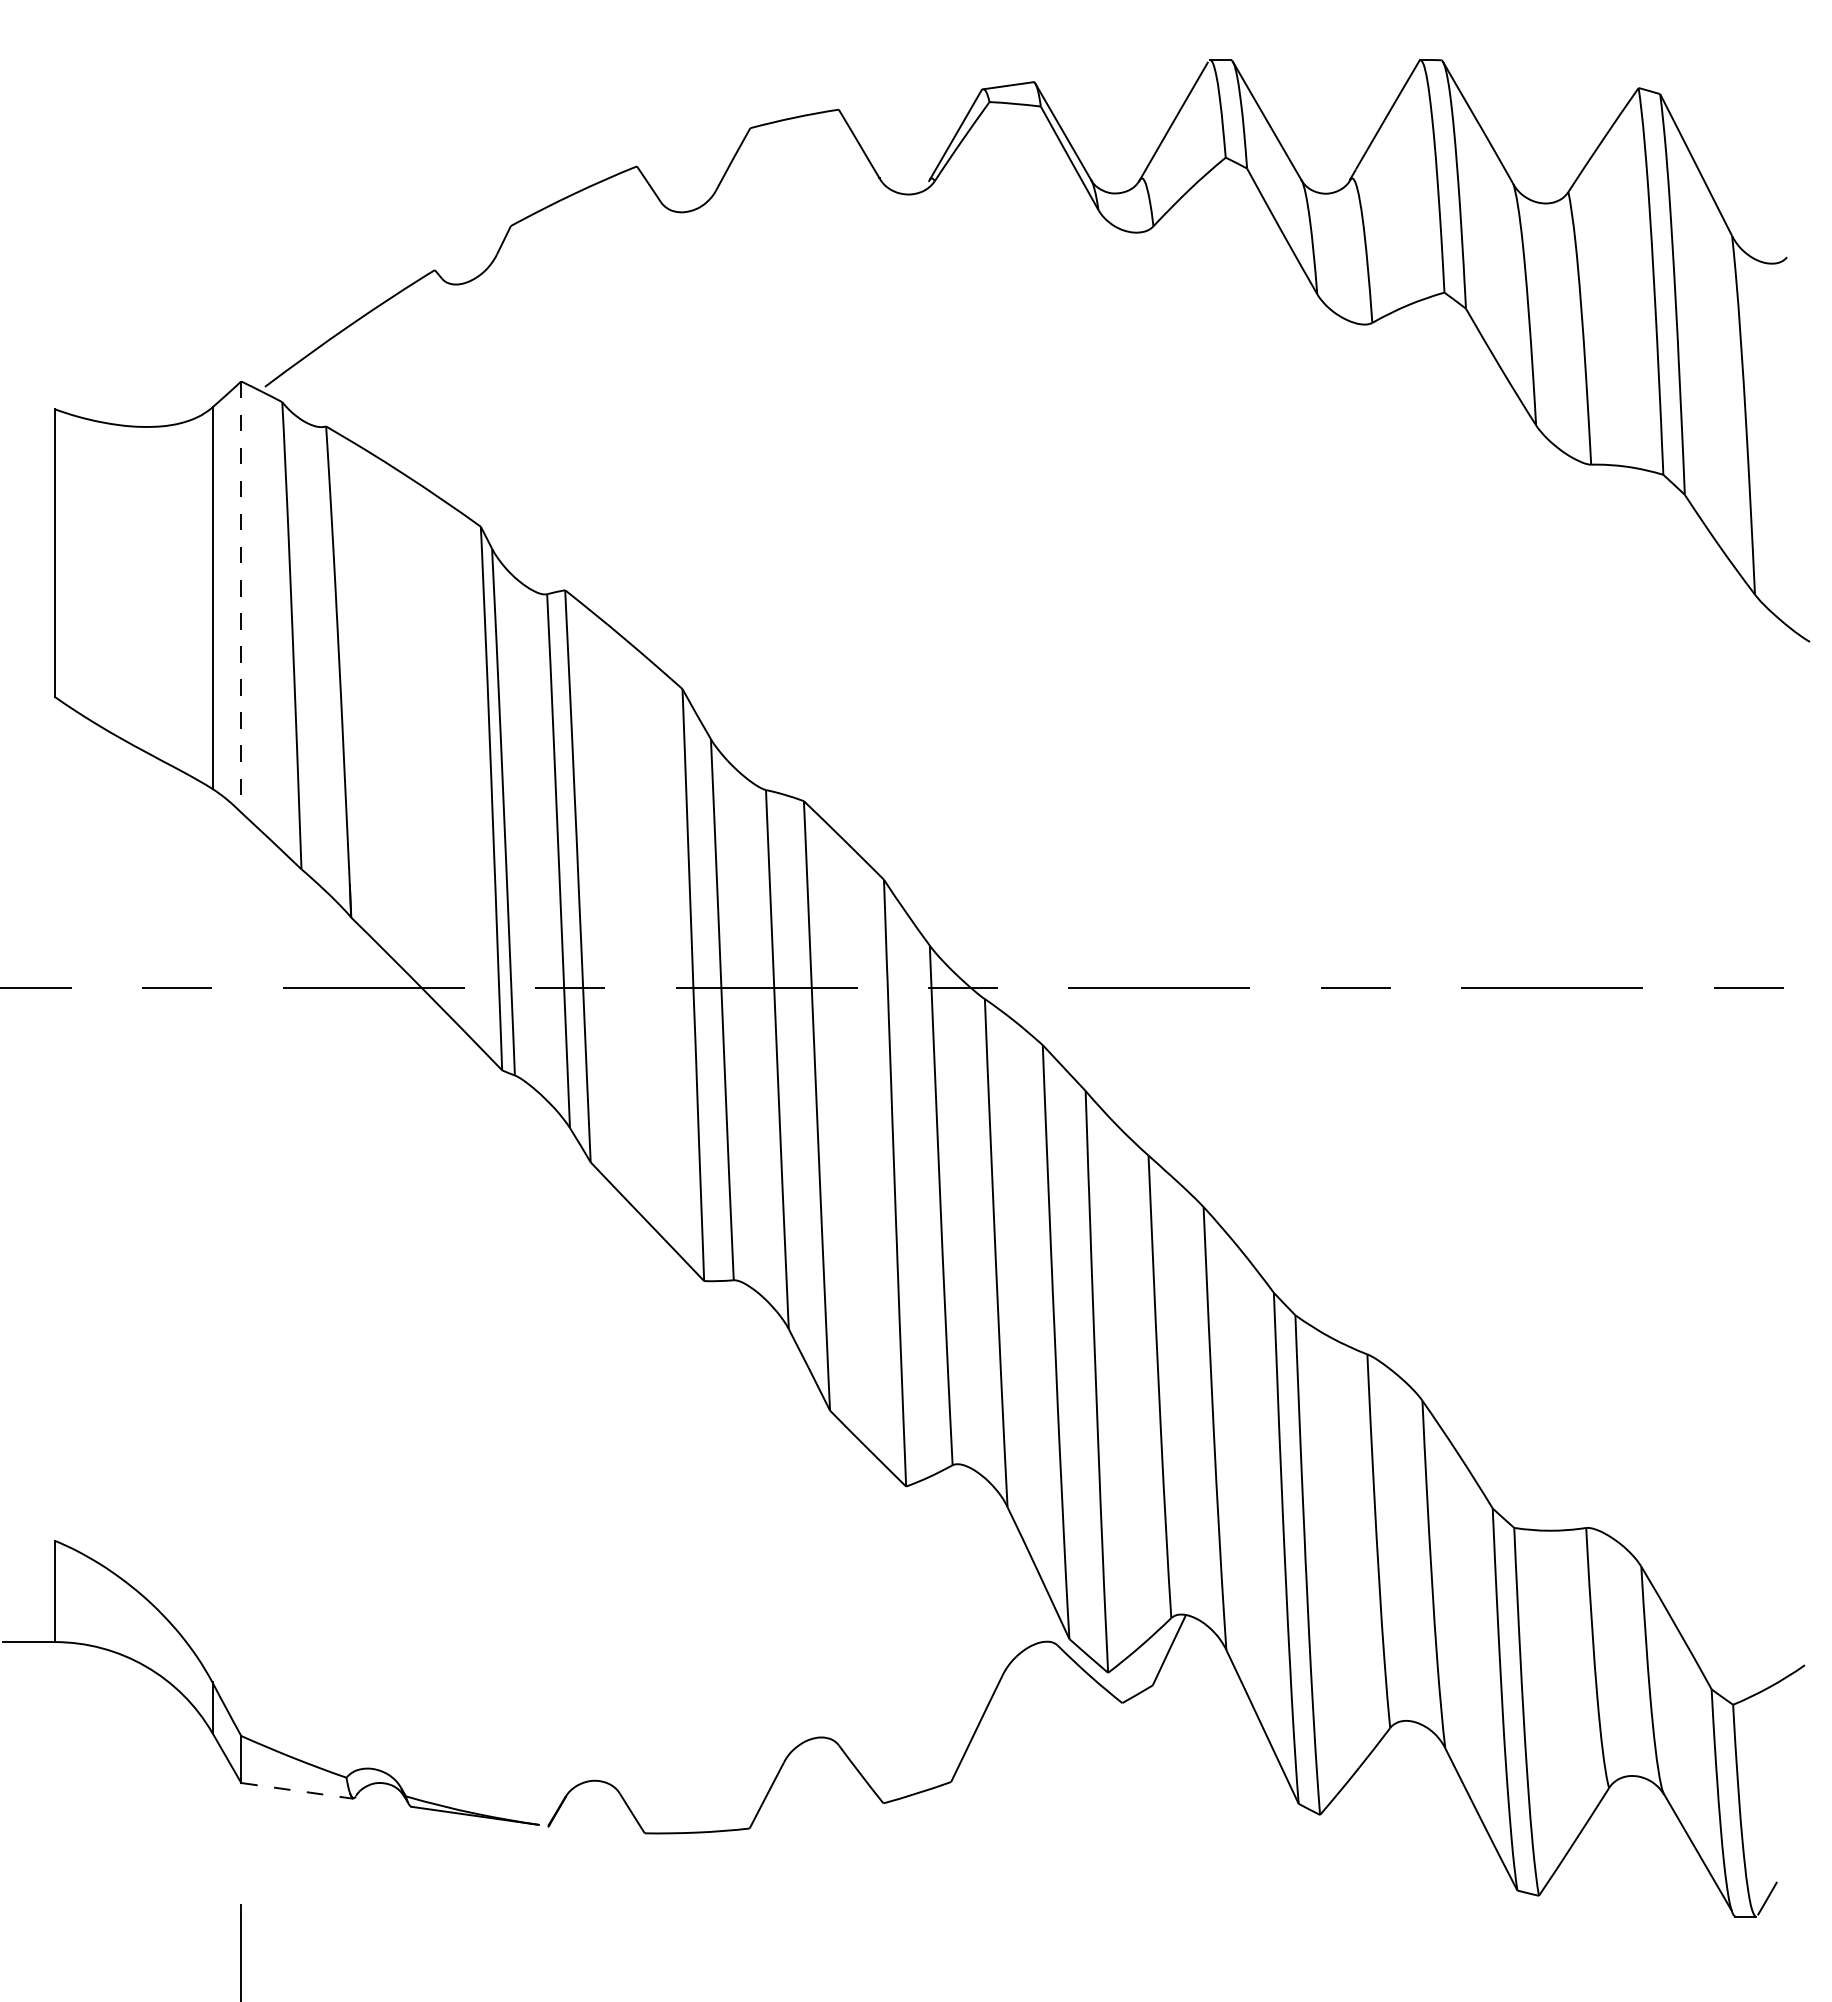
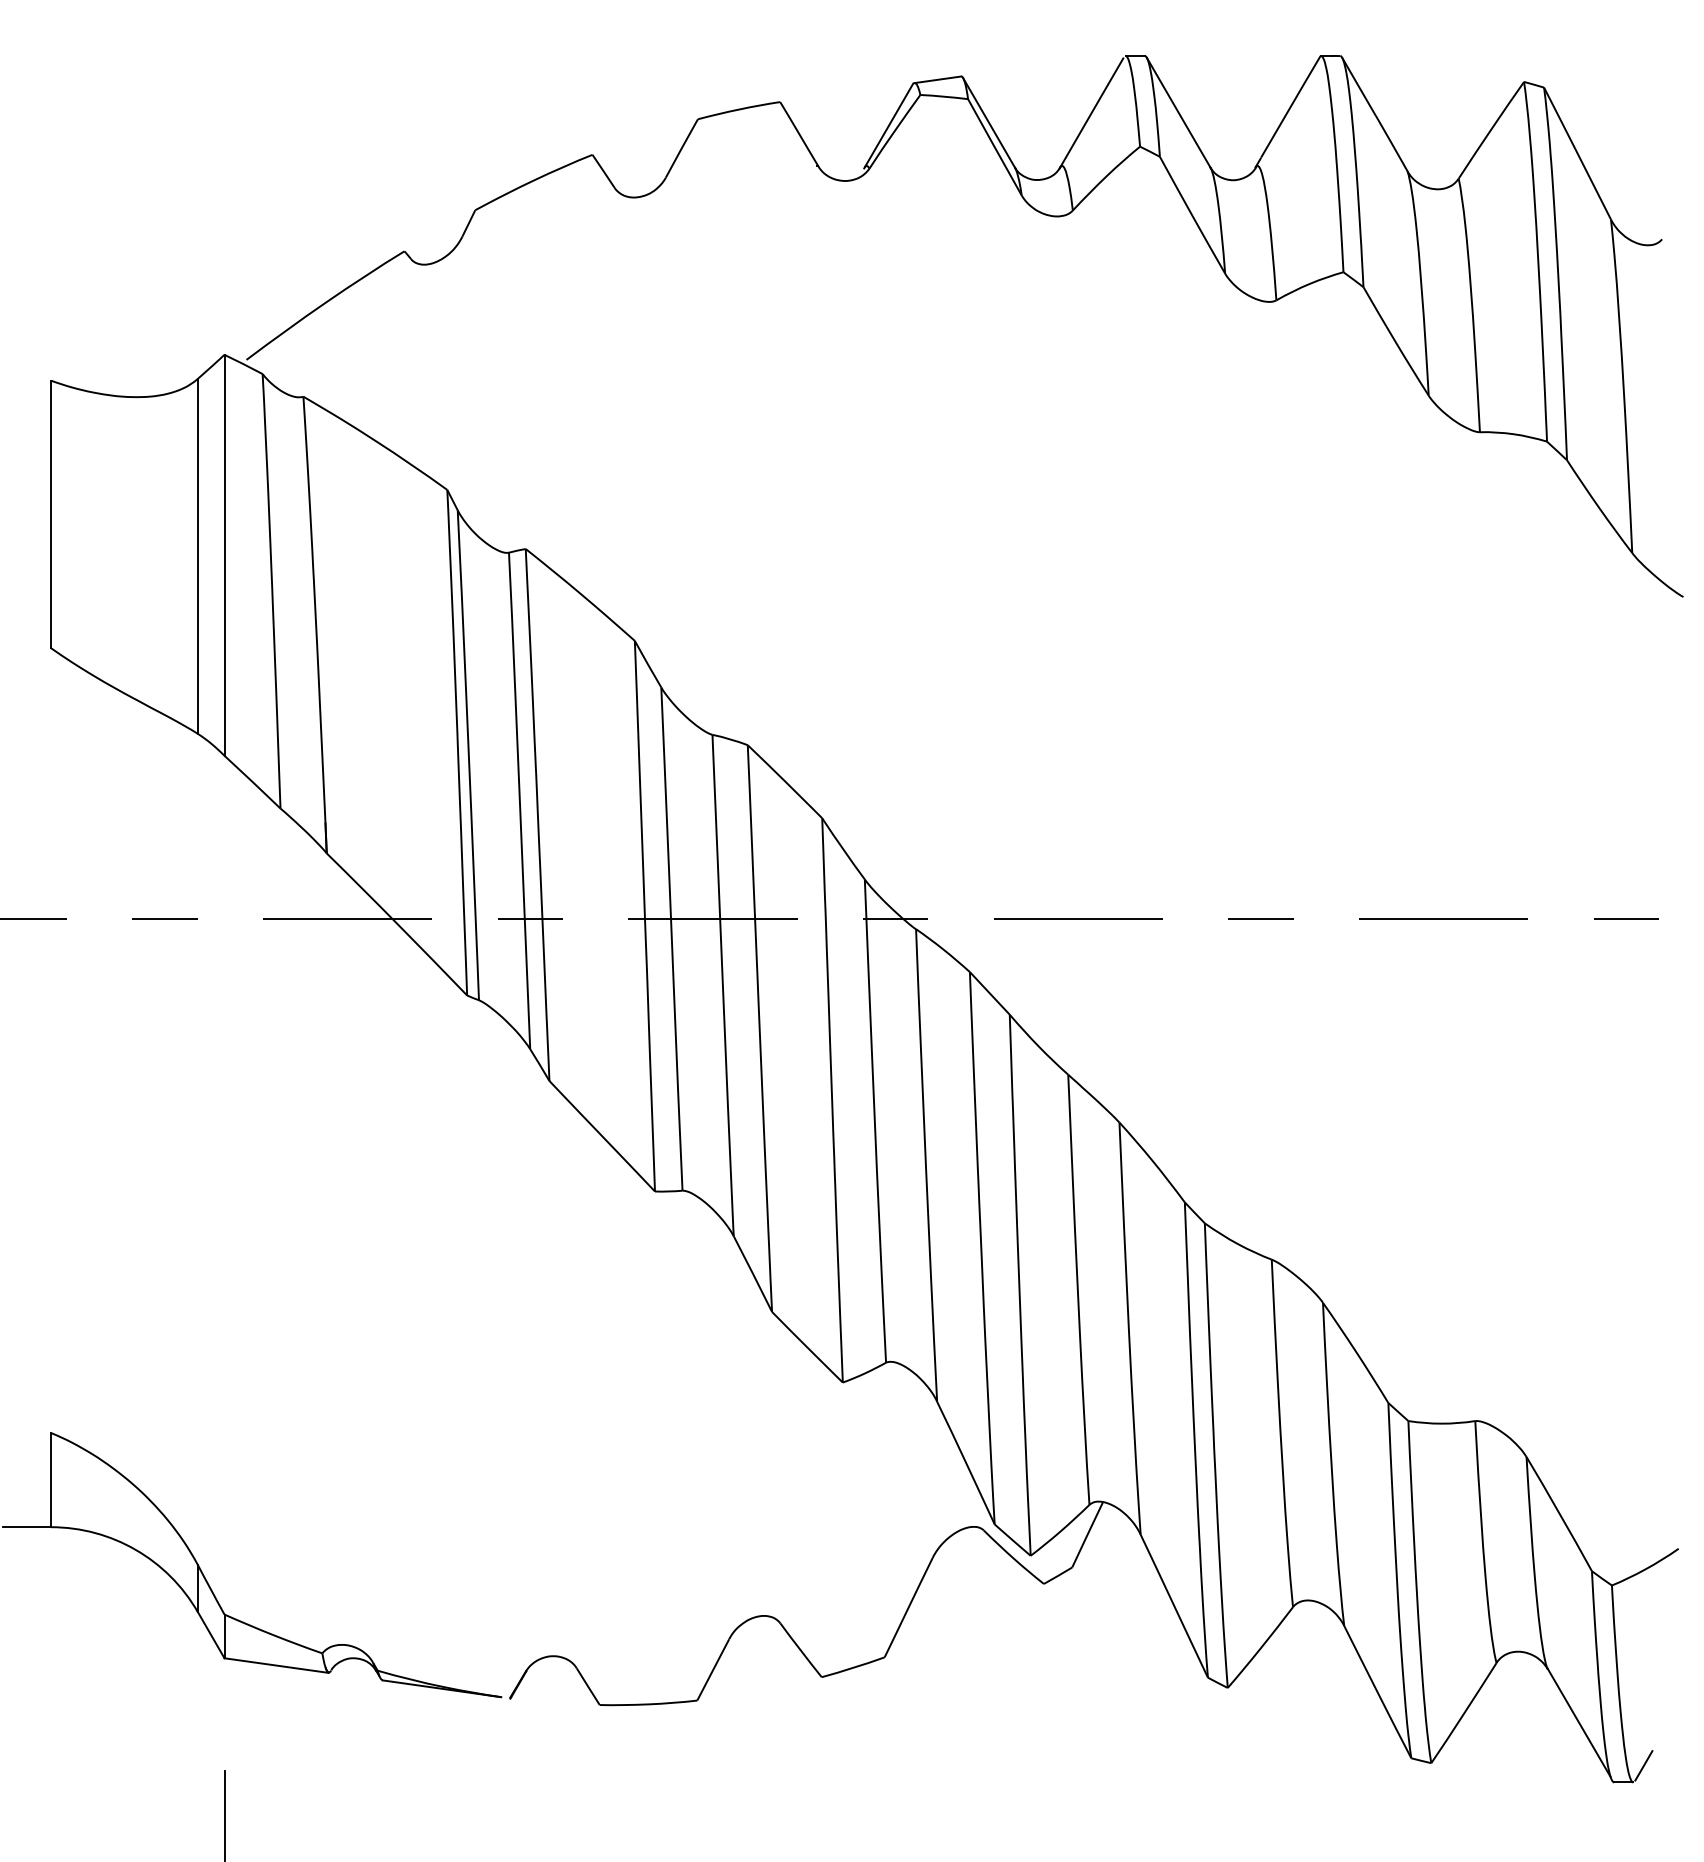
line: (241, 597) -> (224, 555), dashed -> solid
line: (297, 1790) -> (276, 1665), dashed -> solid

